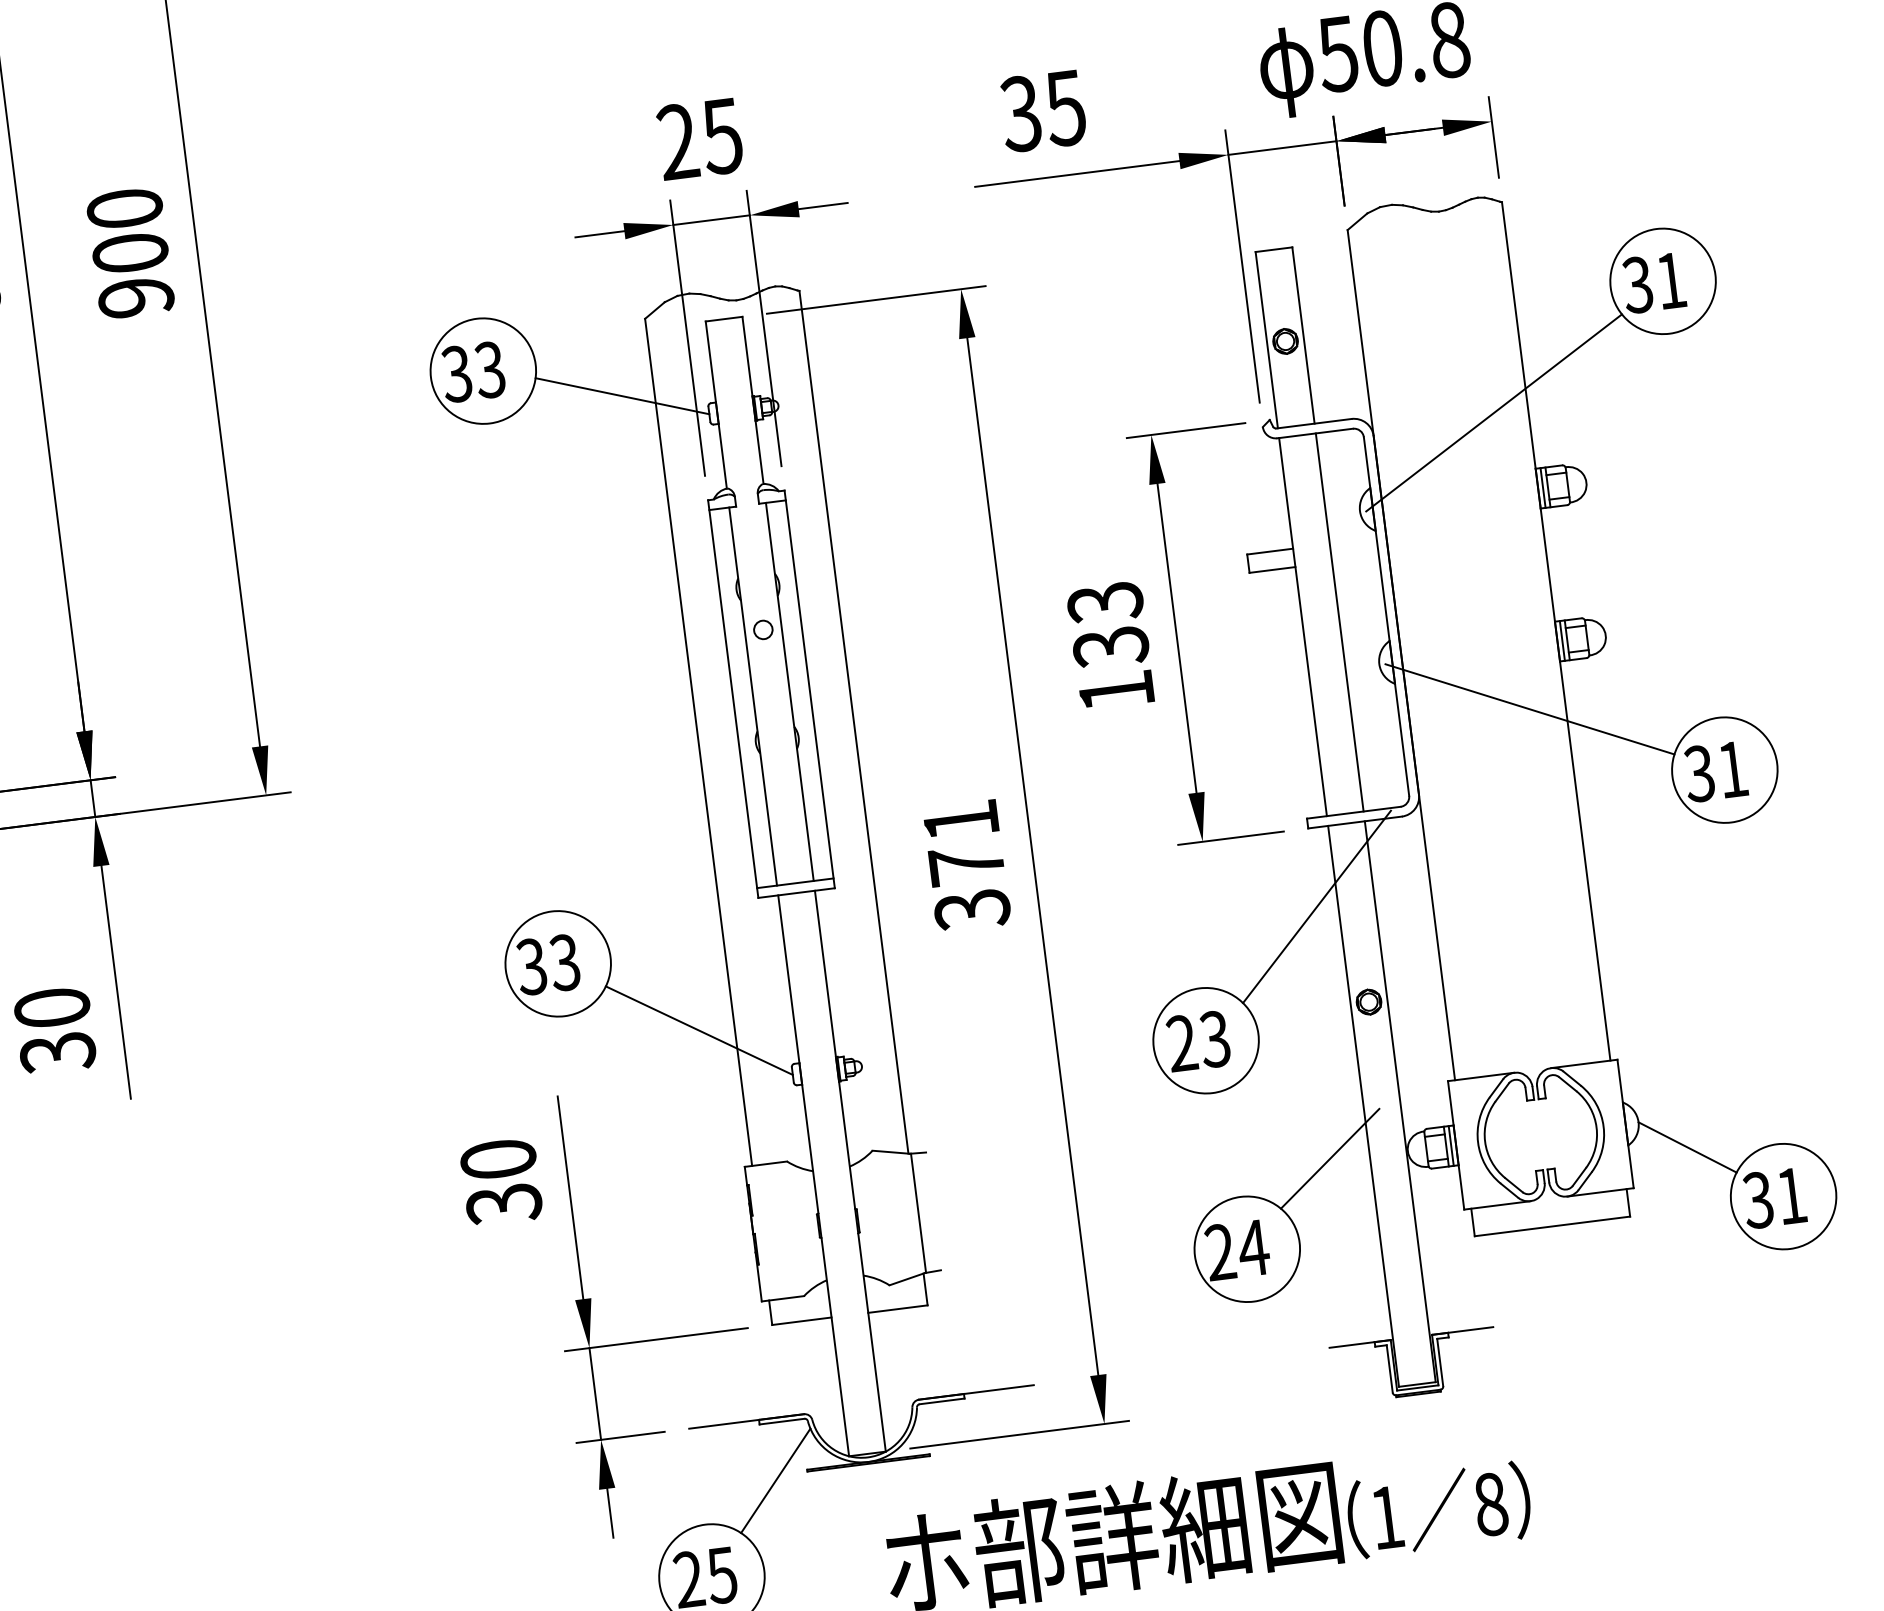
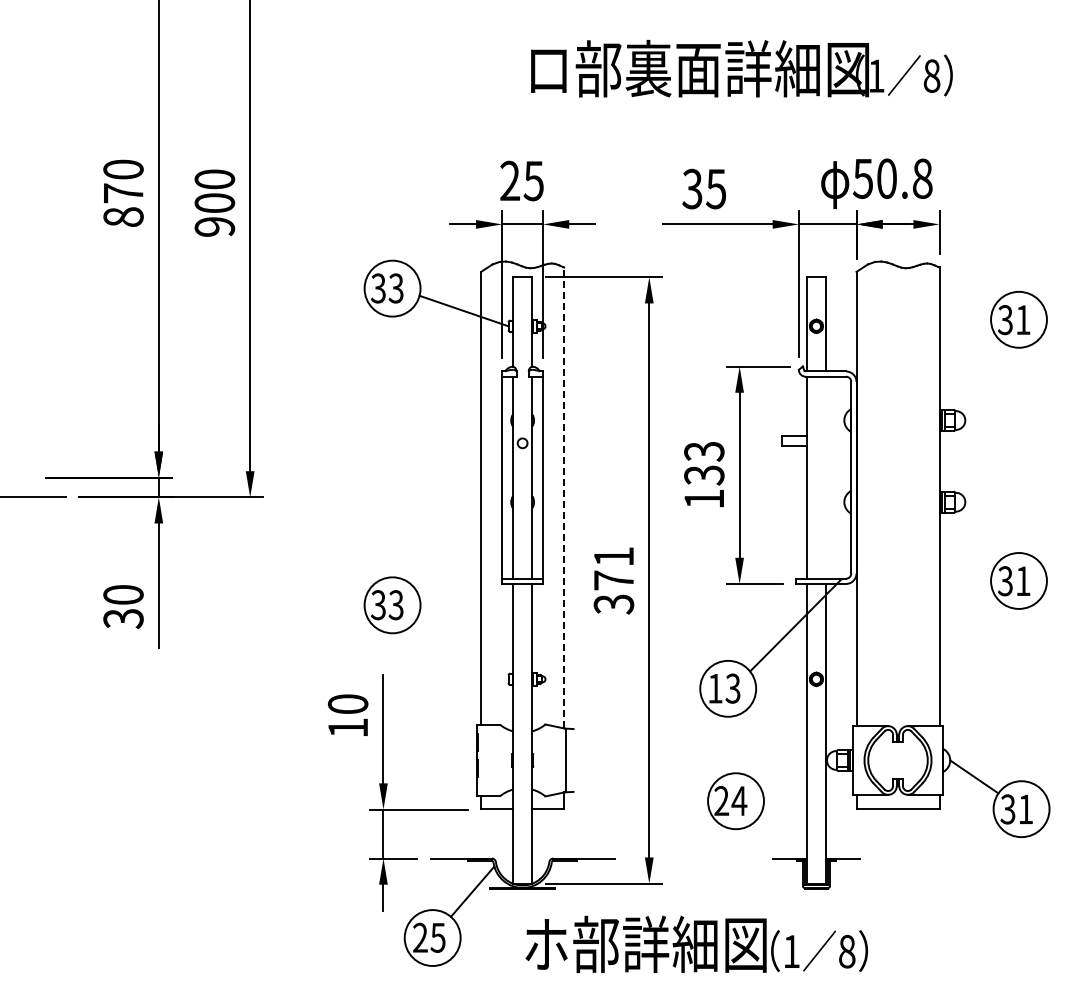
line: (1494, 412) -> (921, 377), removed
line: (1340, 621) -> (826, 477), removed
line: (1529, 708) -> (920, 535), removed
line: (854, 721) -> (564, 497), solid -> dashed
line: (699, 1029) -> (462, 649), removed
text: (1182, 1043) -> (715, 688), 23 -> 13
line: (1330, 1159) -> (785, 759), removed
text: (504, 1204) -> (348, 728), 30 -> 10

